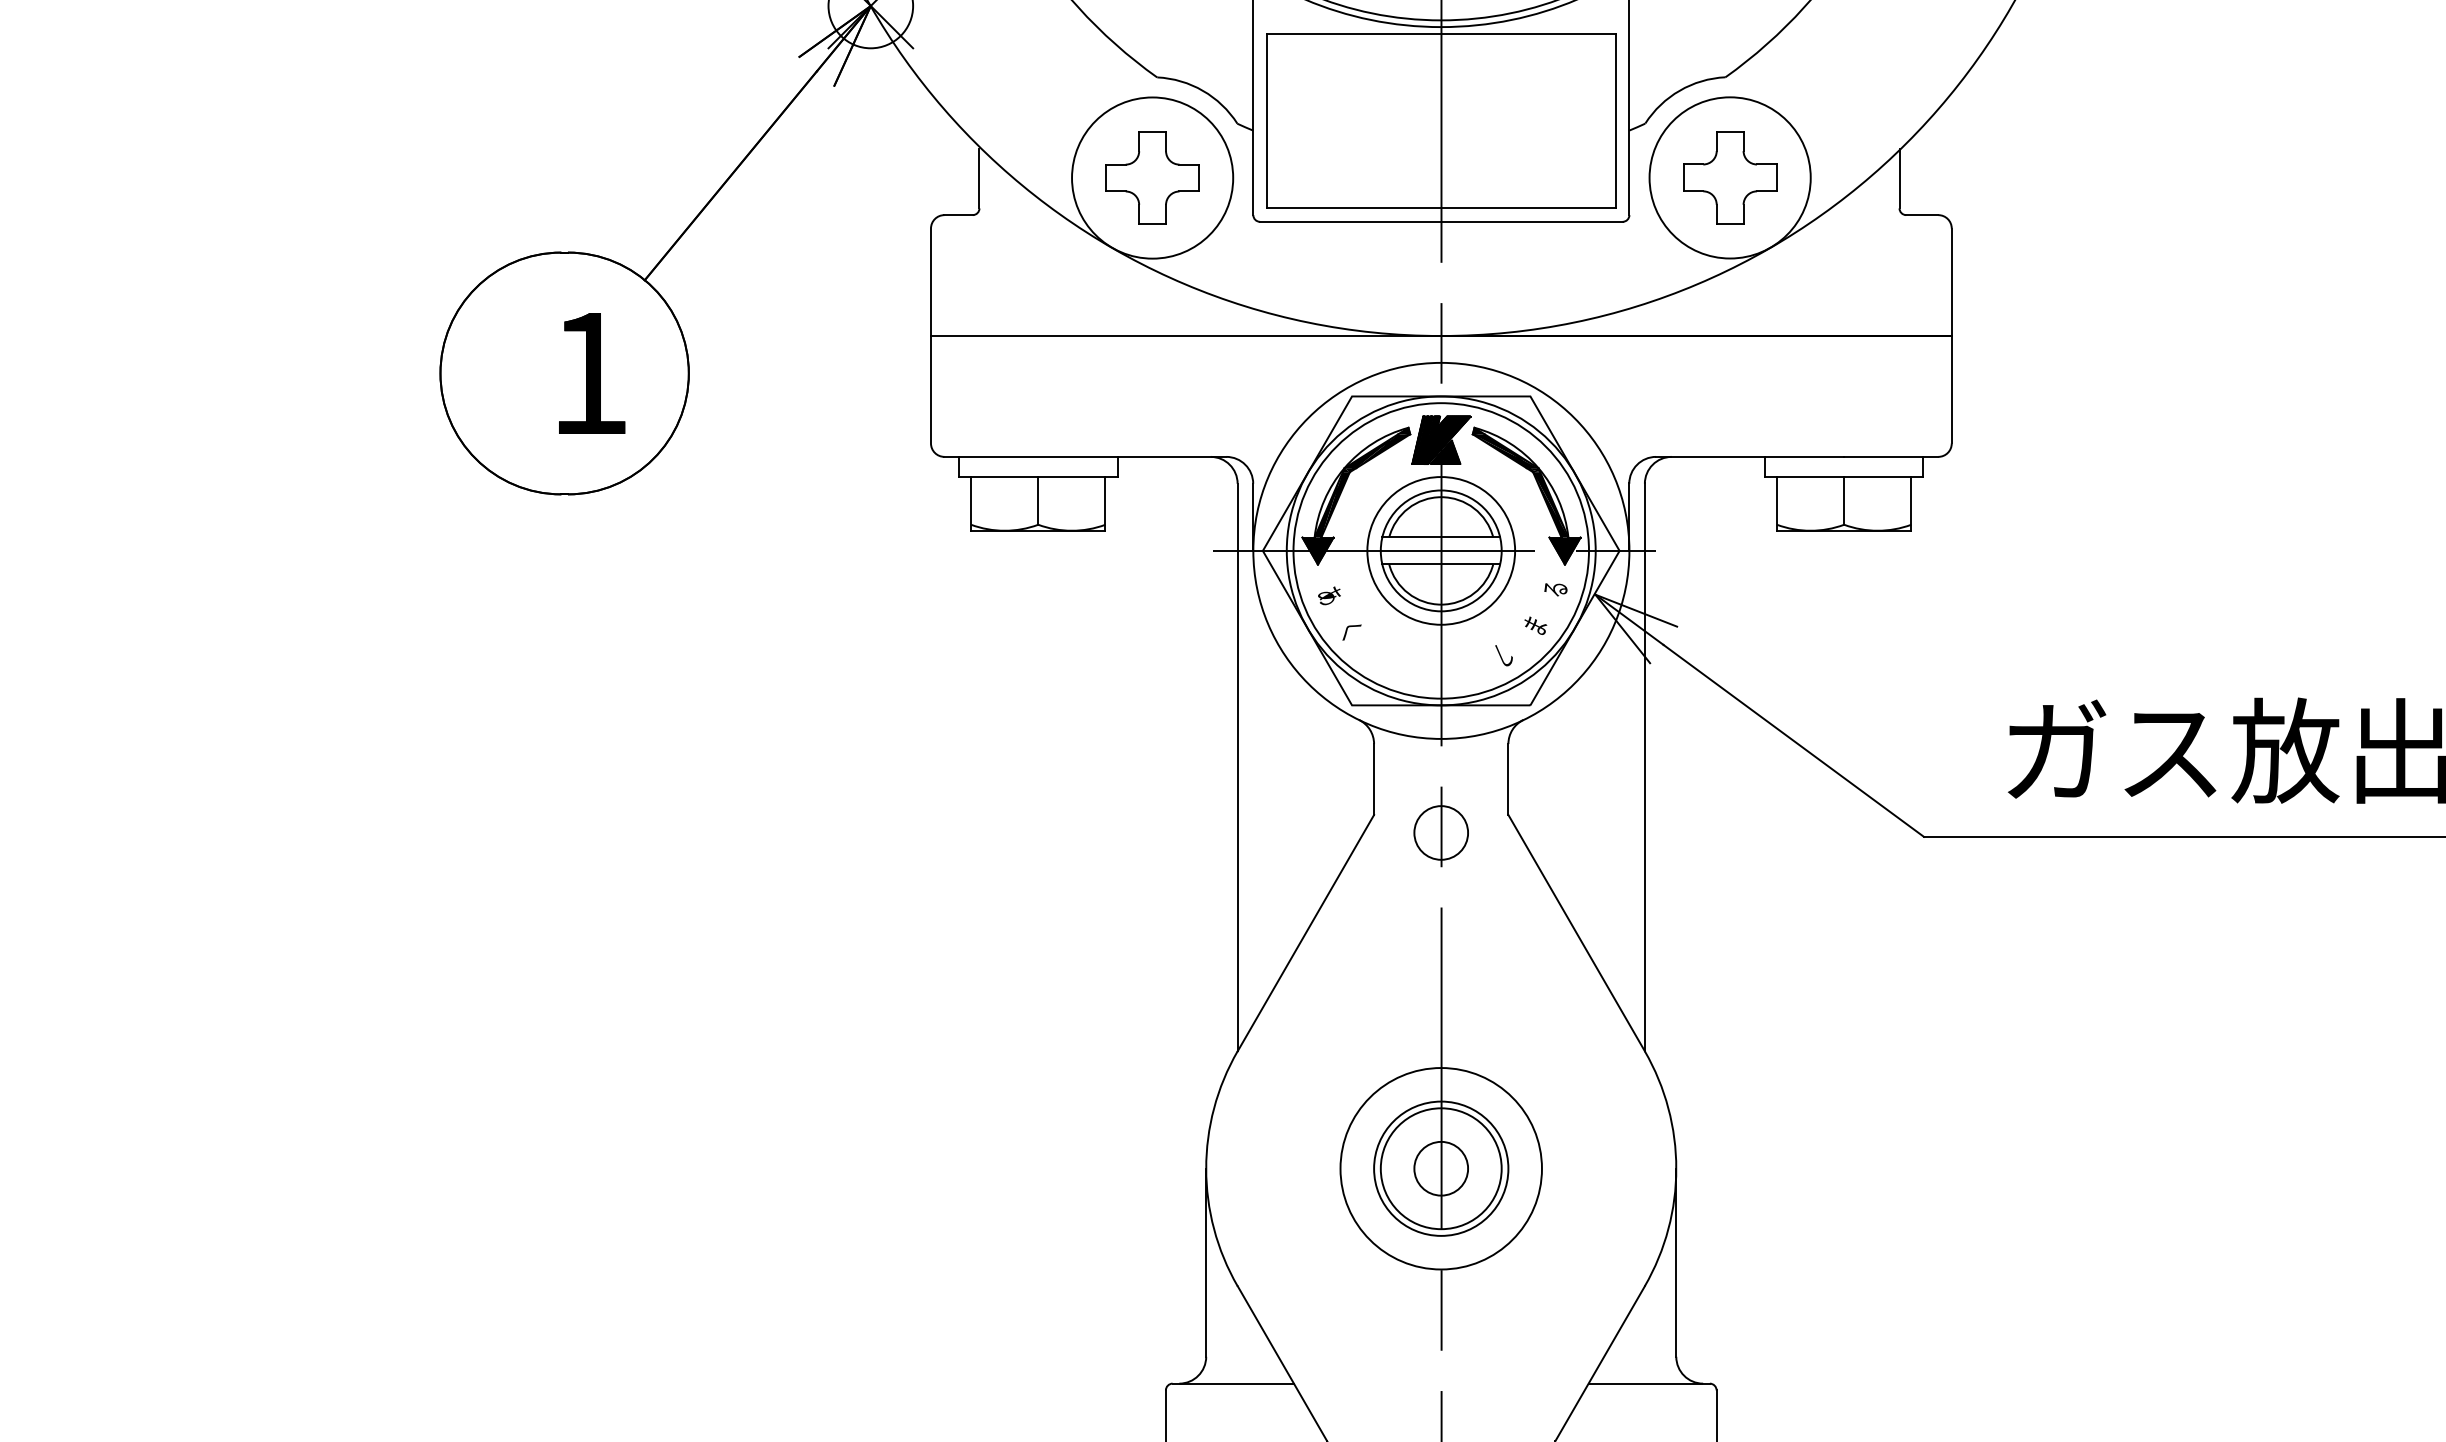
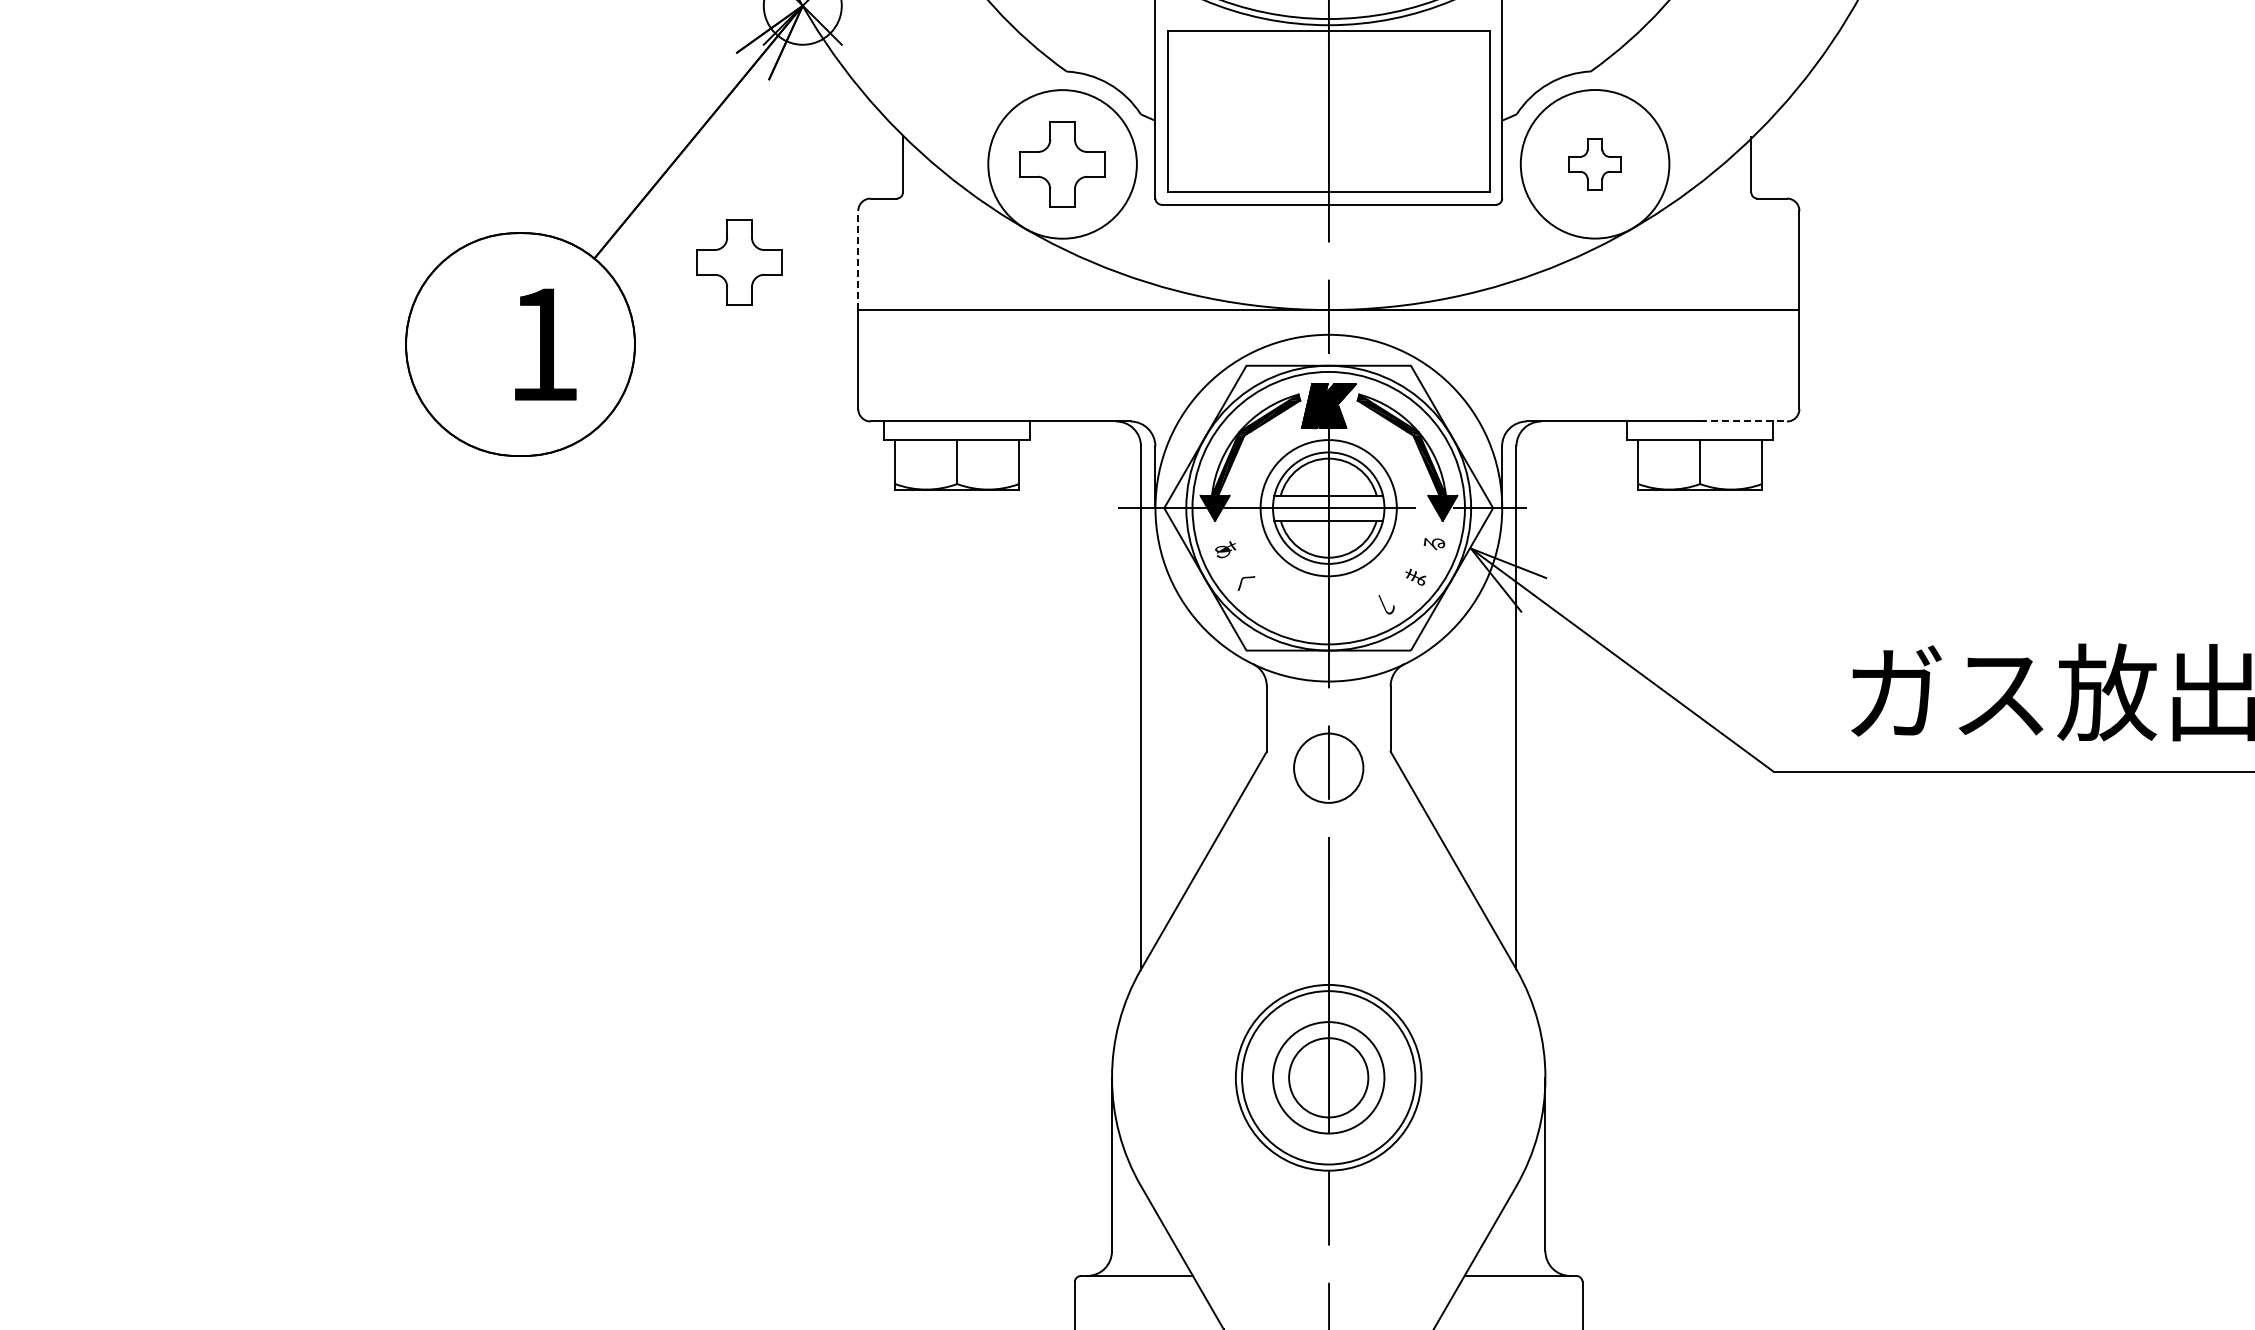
part: (1729, 178) -> (1594, 164), size x0.6
line: (931, 282) -> (858, 260), solid -> dashed
part: (802, 284) -> (739, 262), added
line: (1892, 456) -> (1744, 421), solid -> dashed
circle: (1441, 833) -> (1328, 768), size x1.4
circle: (1441, 1168) -> (1328, 1077), size x1.4
circle: (1441, 1168) -> (1328, 1077), size x1.6

